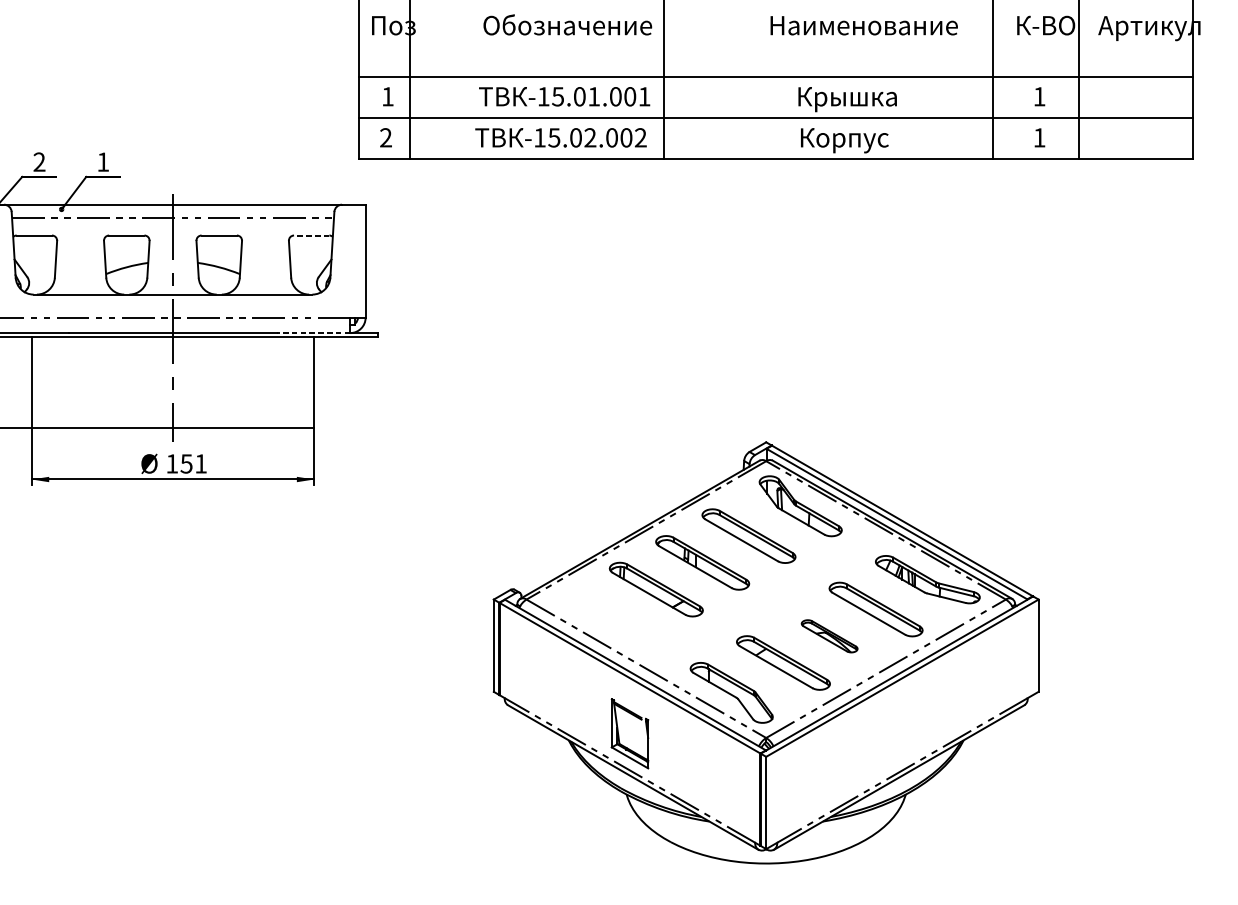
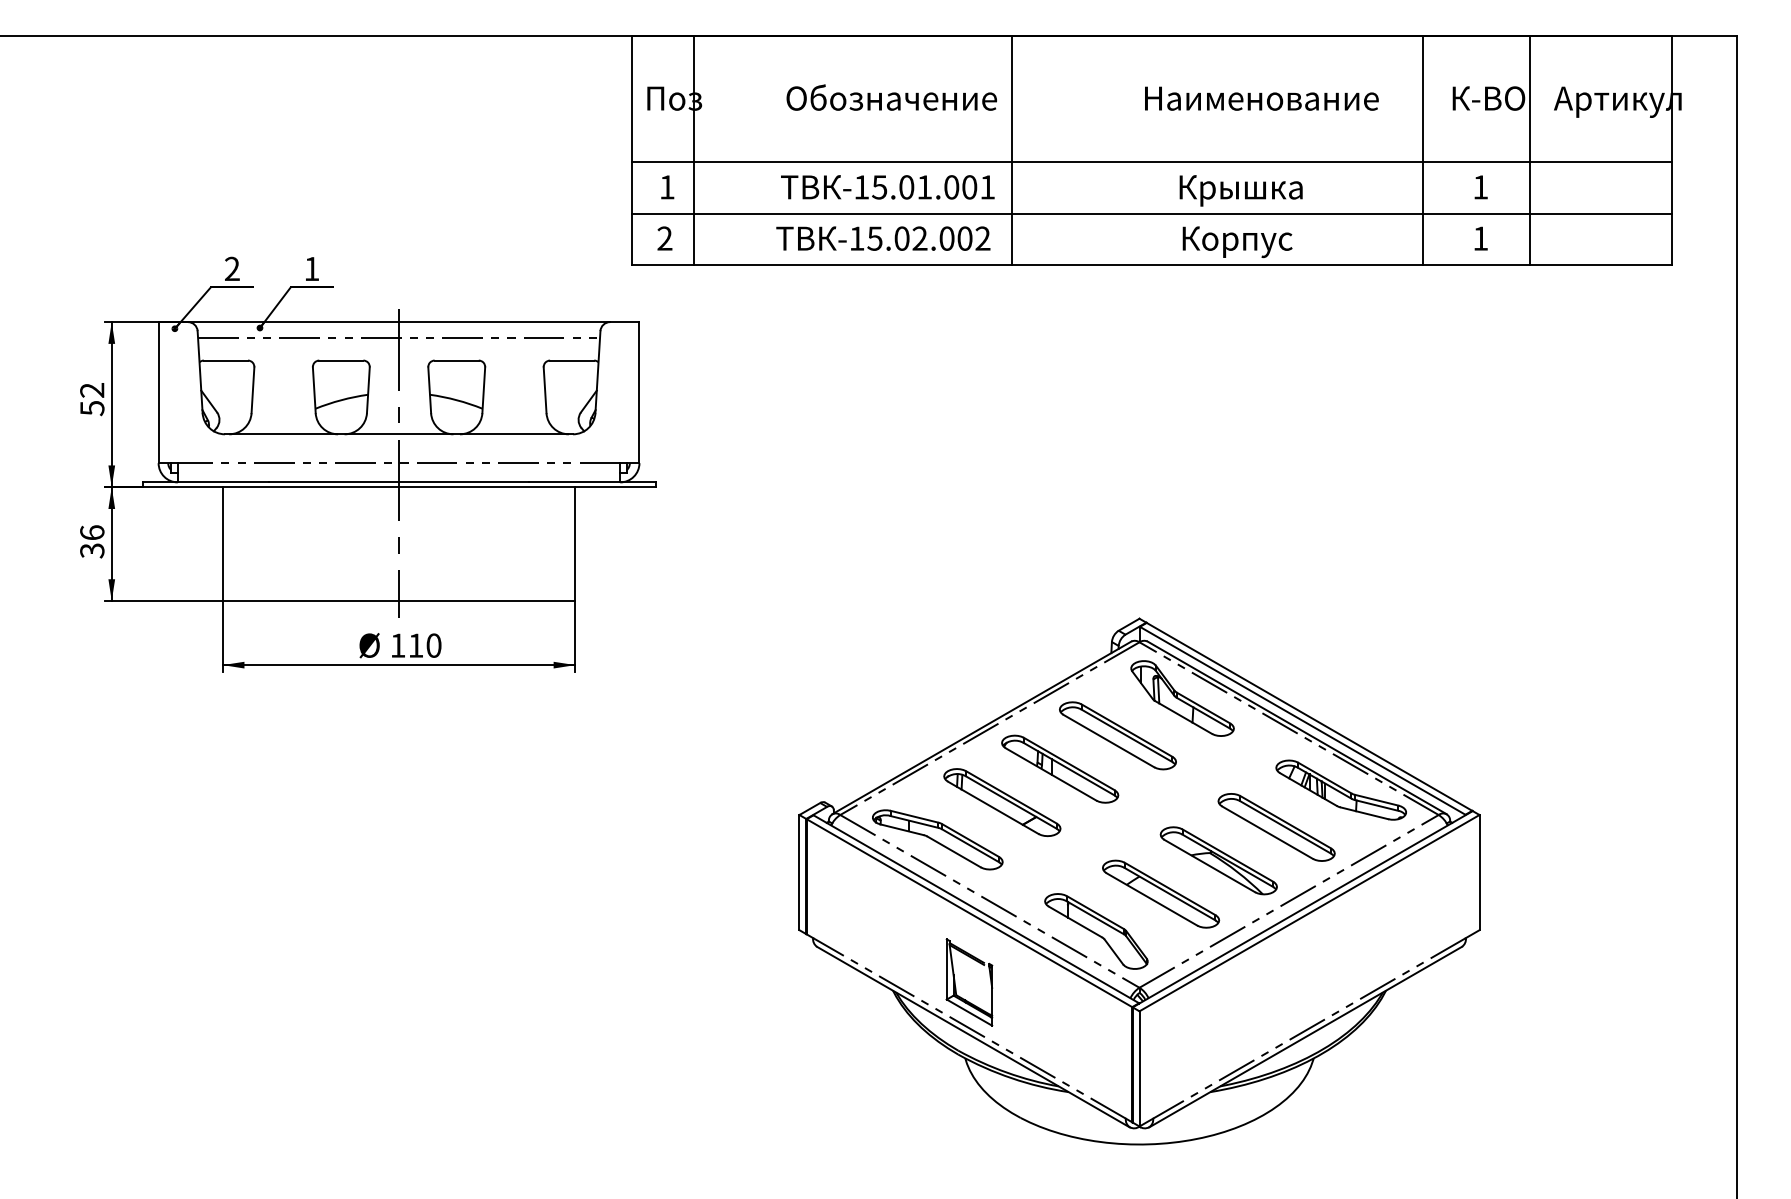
line: (311, 235) -> (571, 360), dashed -> solid
line: (313, 333) -> (574, 482), dashed -> solid
text: (193, 463) -> (424, 645), 151 -> 110
part: (604, 619) -> (937, 839), added
part: (829, 636) -> (1218, 860), size x1.67

